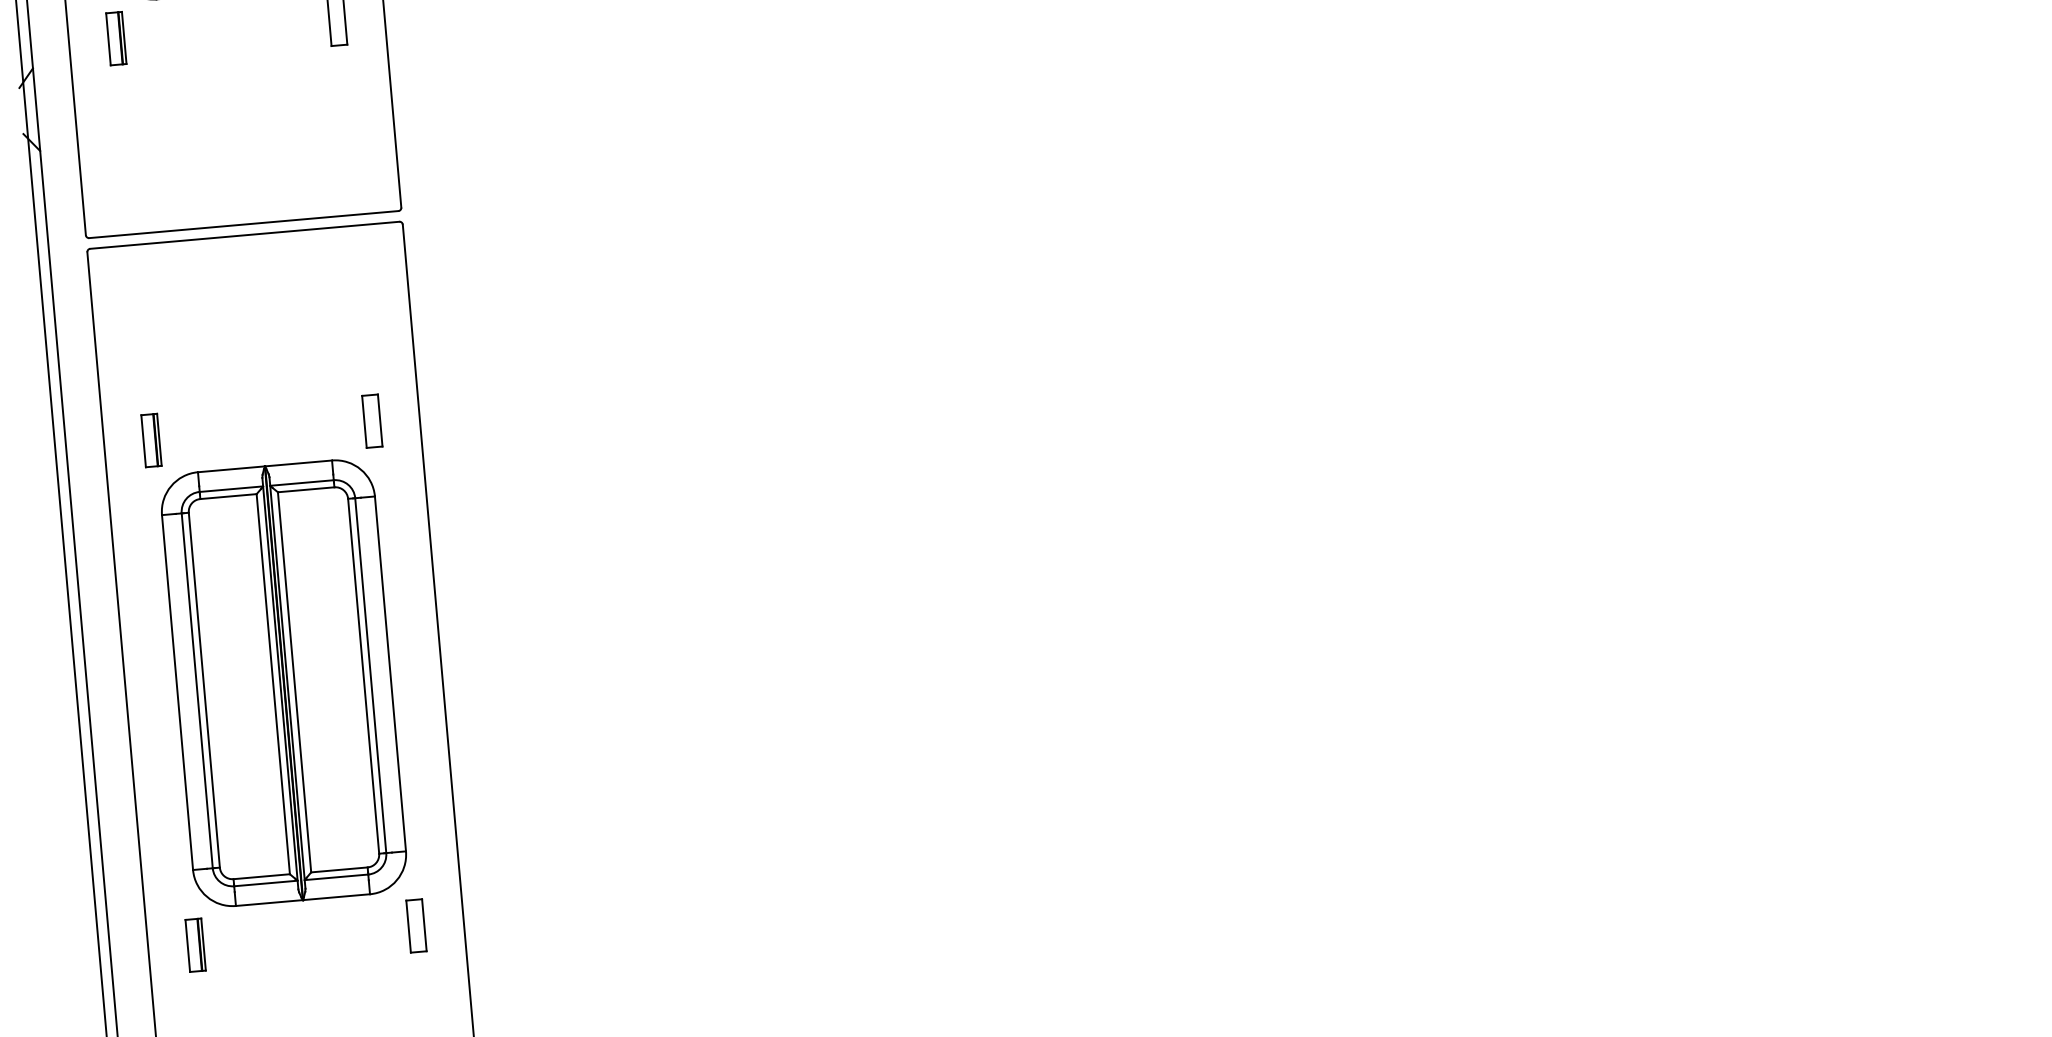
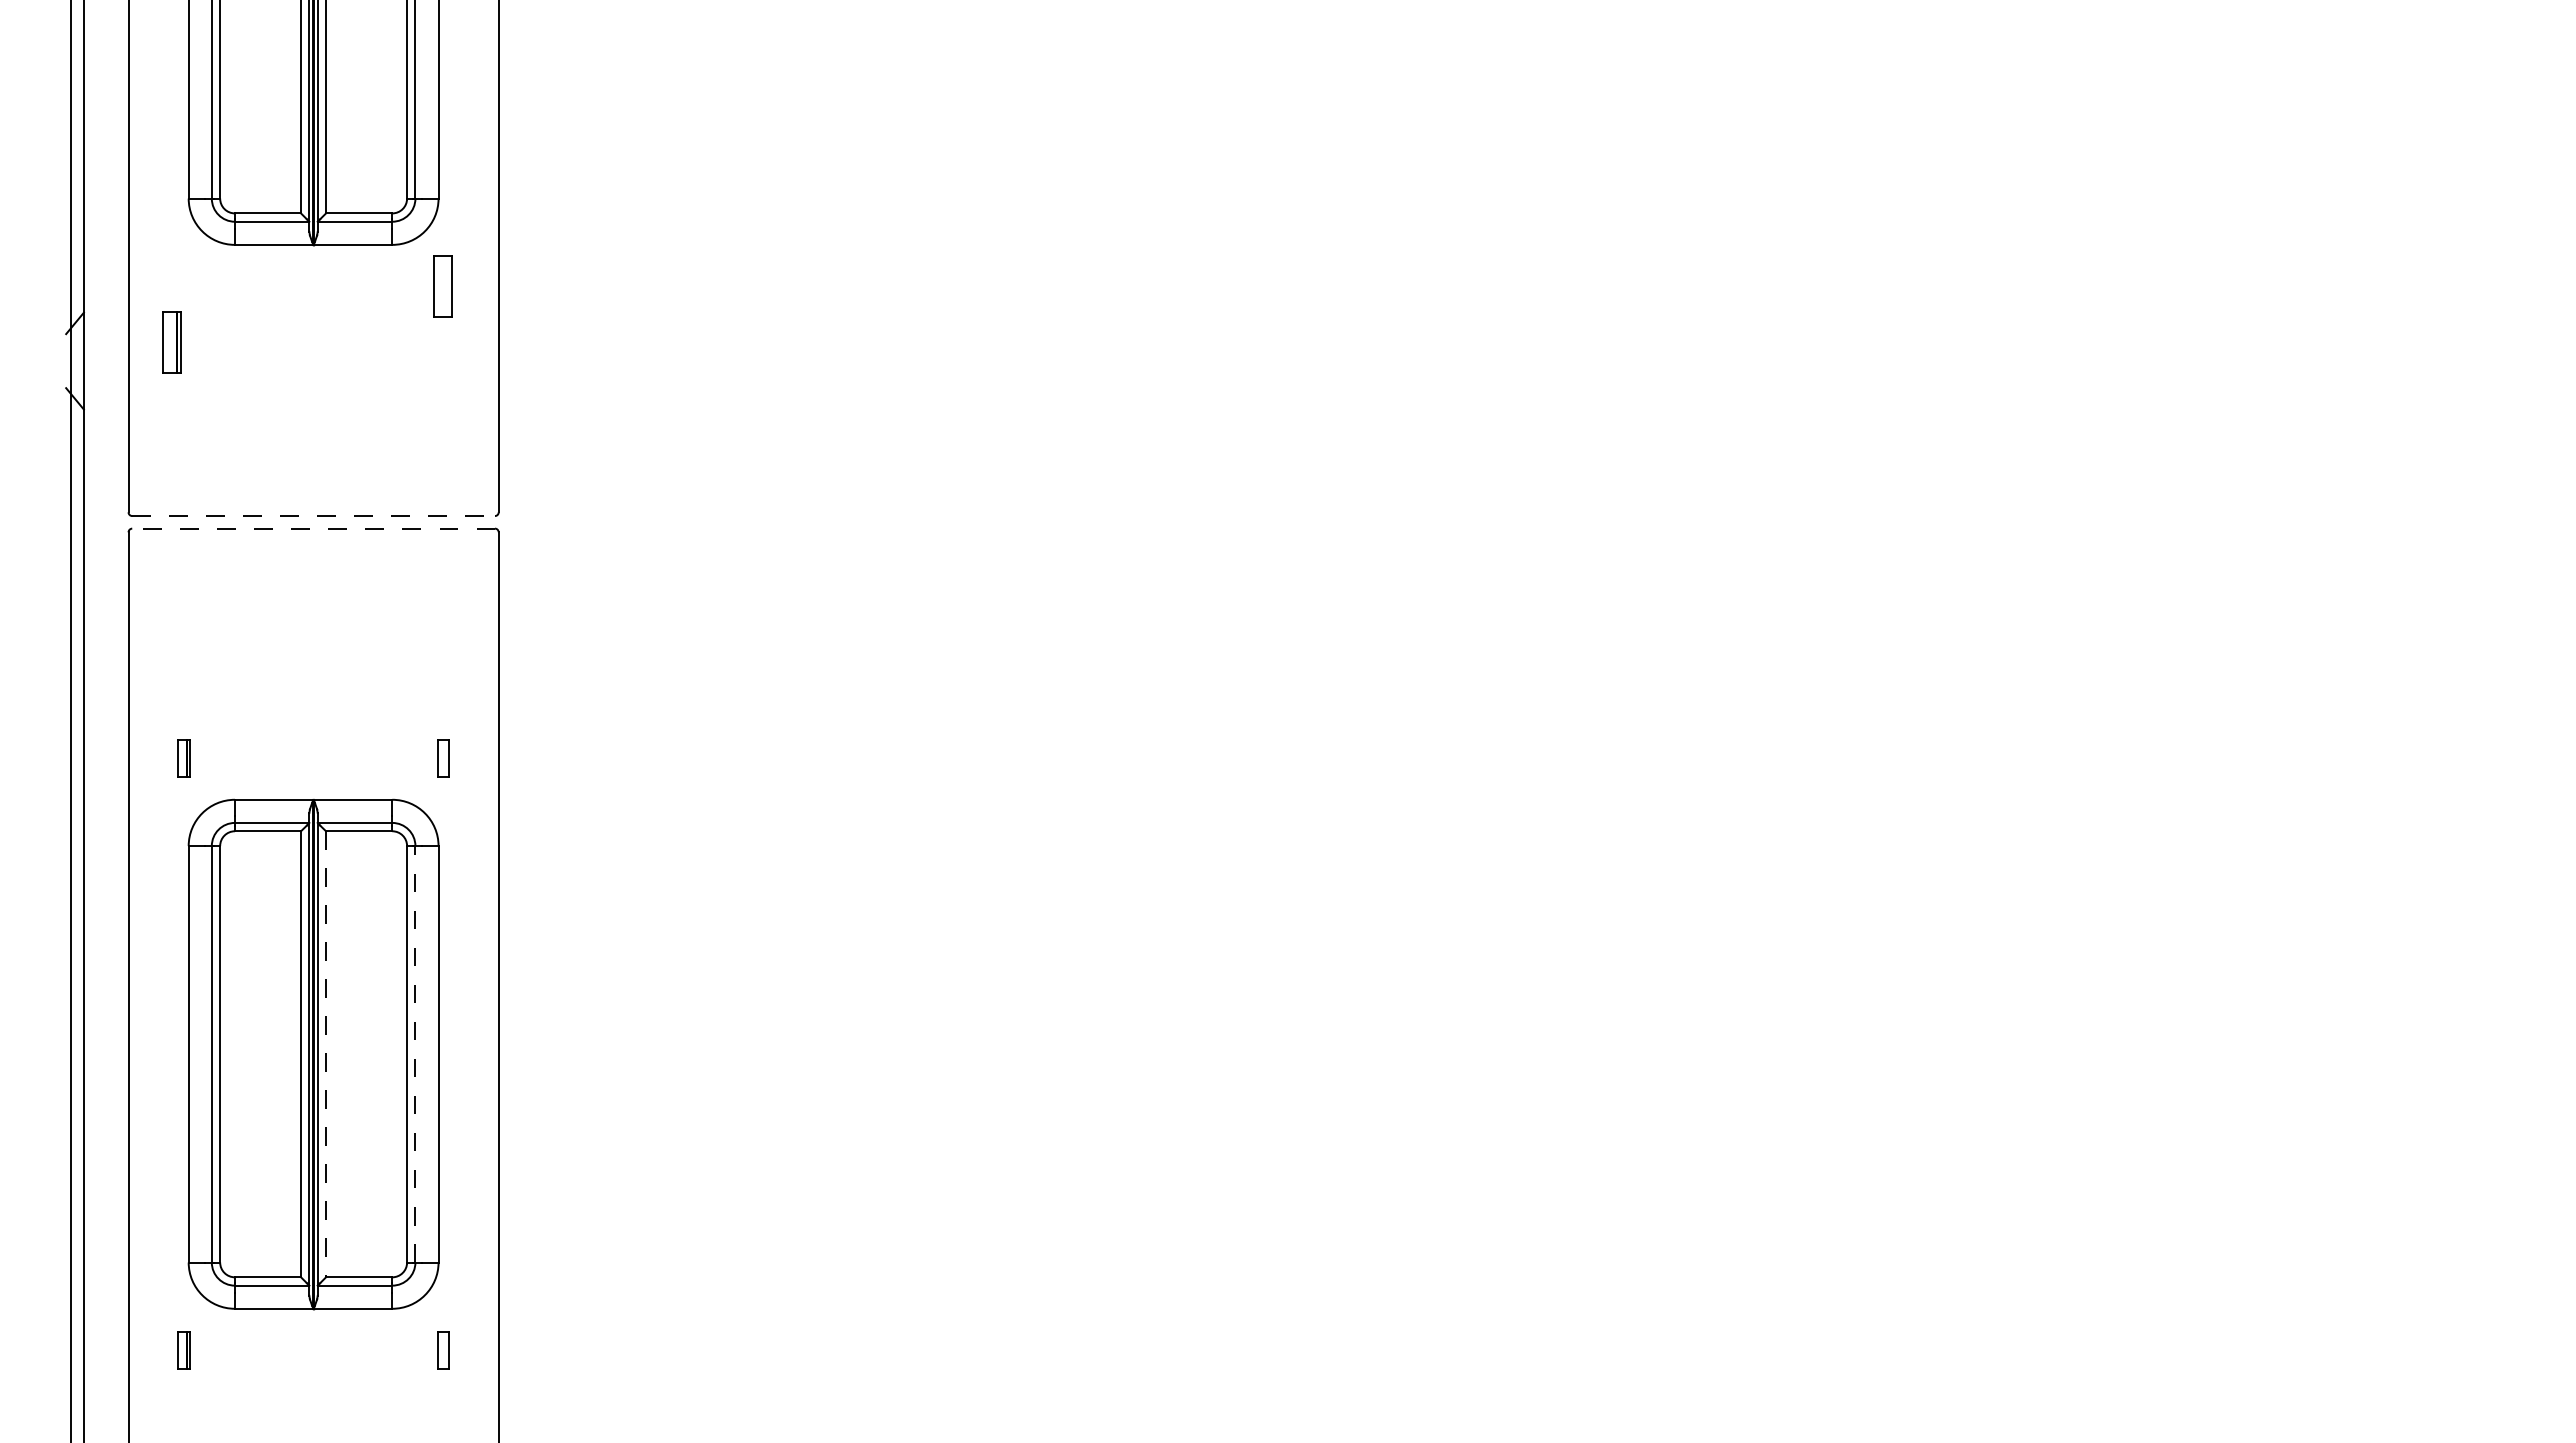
part: (115, 38) -> (171, 342), moved
line: (244, 224) -> (314, 516), solid -> dashed
line: (244, 235) -> (313, 528), solid -> dashed
part: (371, 421) -> (442, 758), size x0.6
part: (151, 440) -> (183, 758), size x0.6
line: (370, 674) -> (415, 1053), solid -> dashed
line: (294, 682) -> (326, 1054), solid -> dashed
part: (415, 926) -> (442, 1350), size x0.6
part: (195, 945) -> (183, 1350), size x0.6

